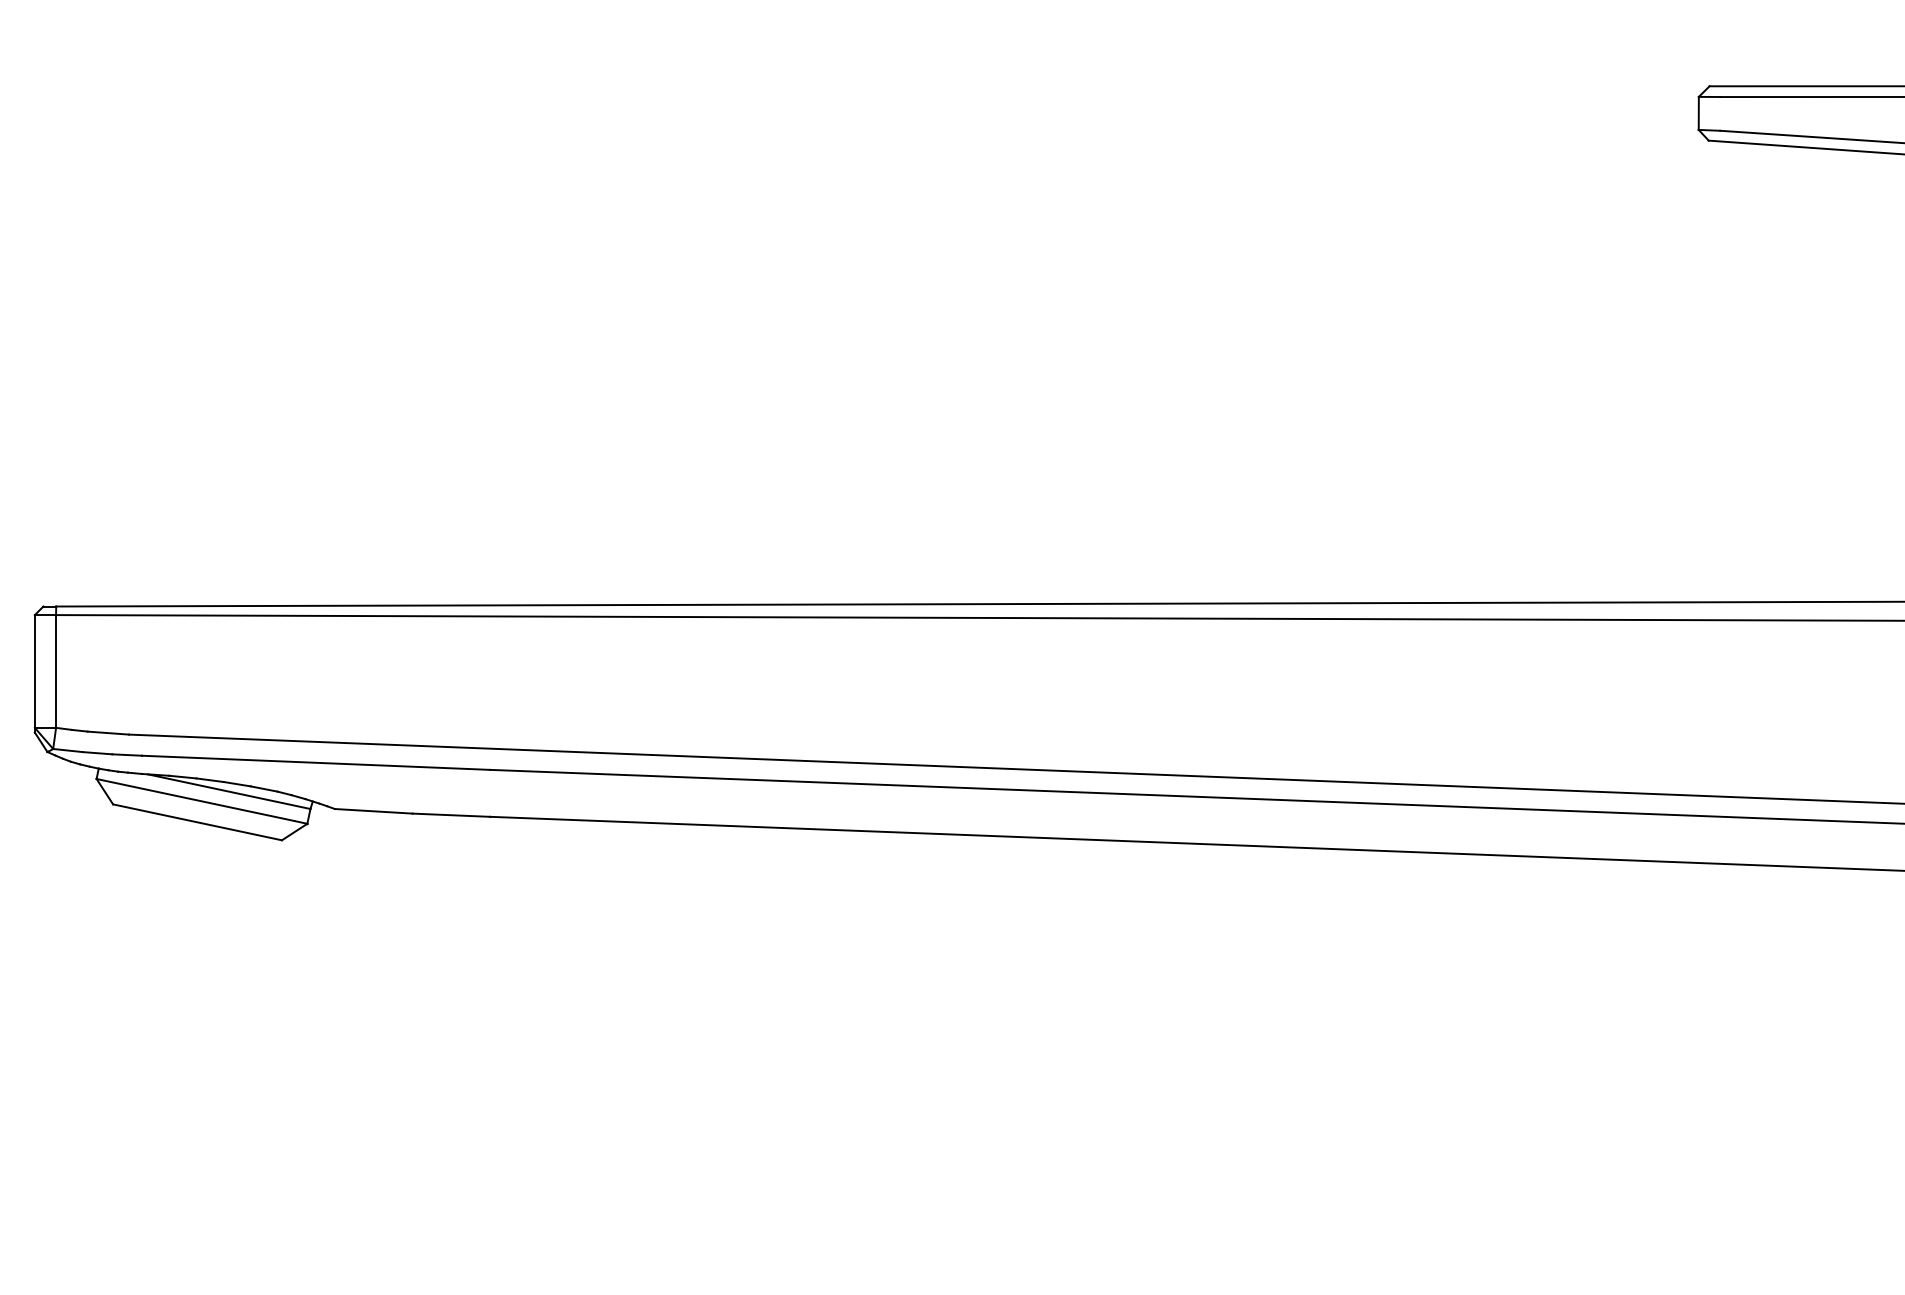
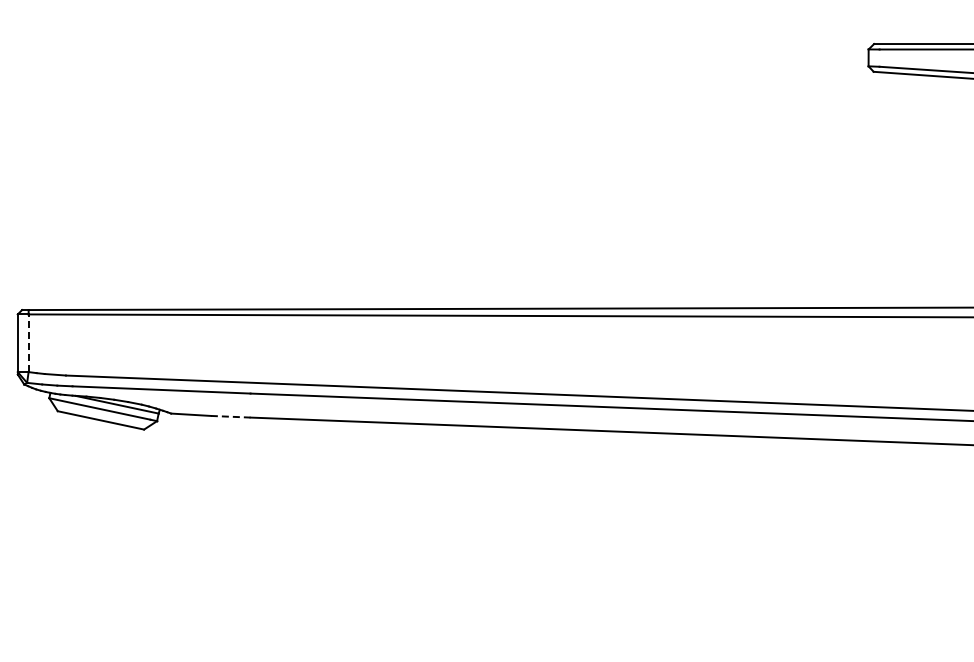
line: (55, 671) -> (28, 343), solid -> dashed
line: (450, 814) -> (230, 416), solid -> dashed

